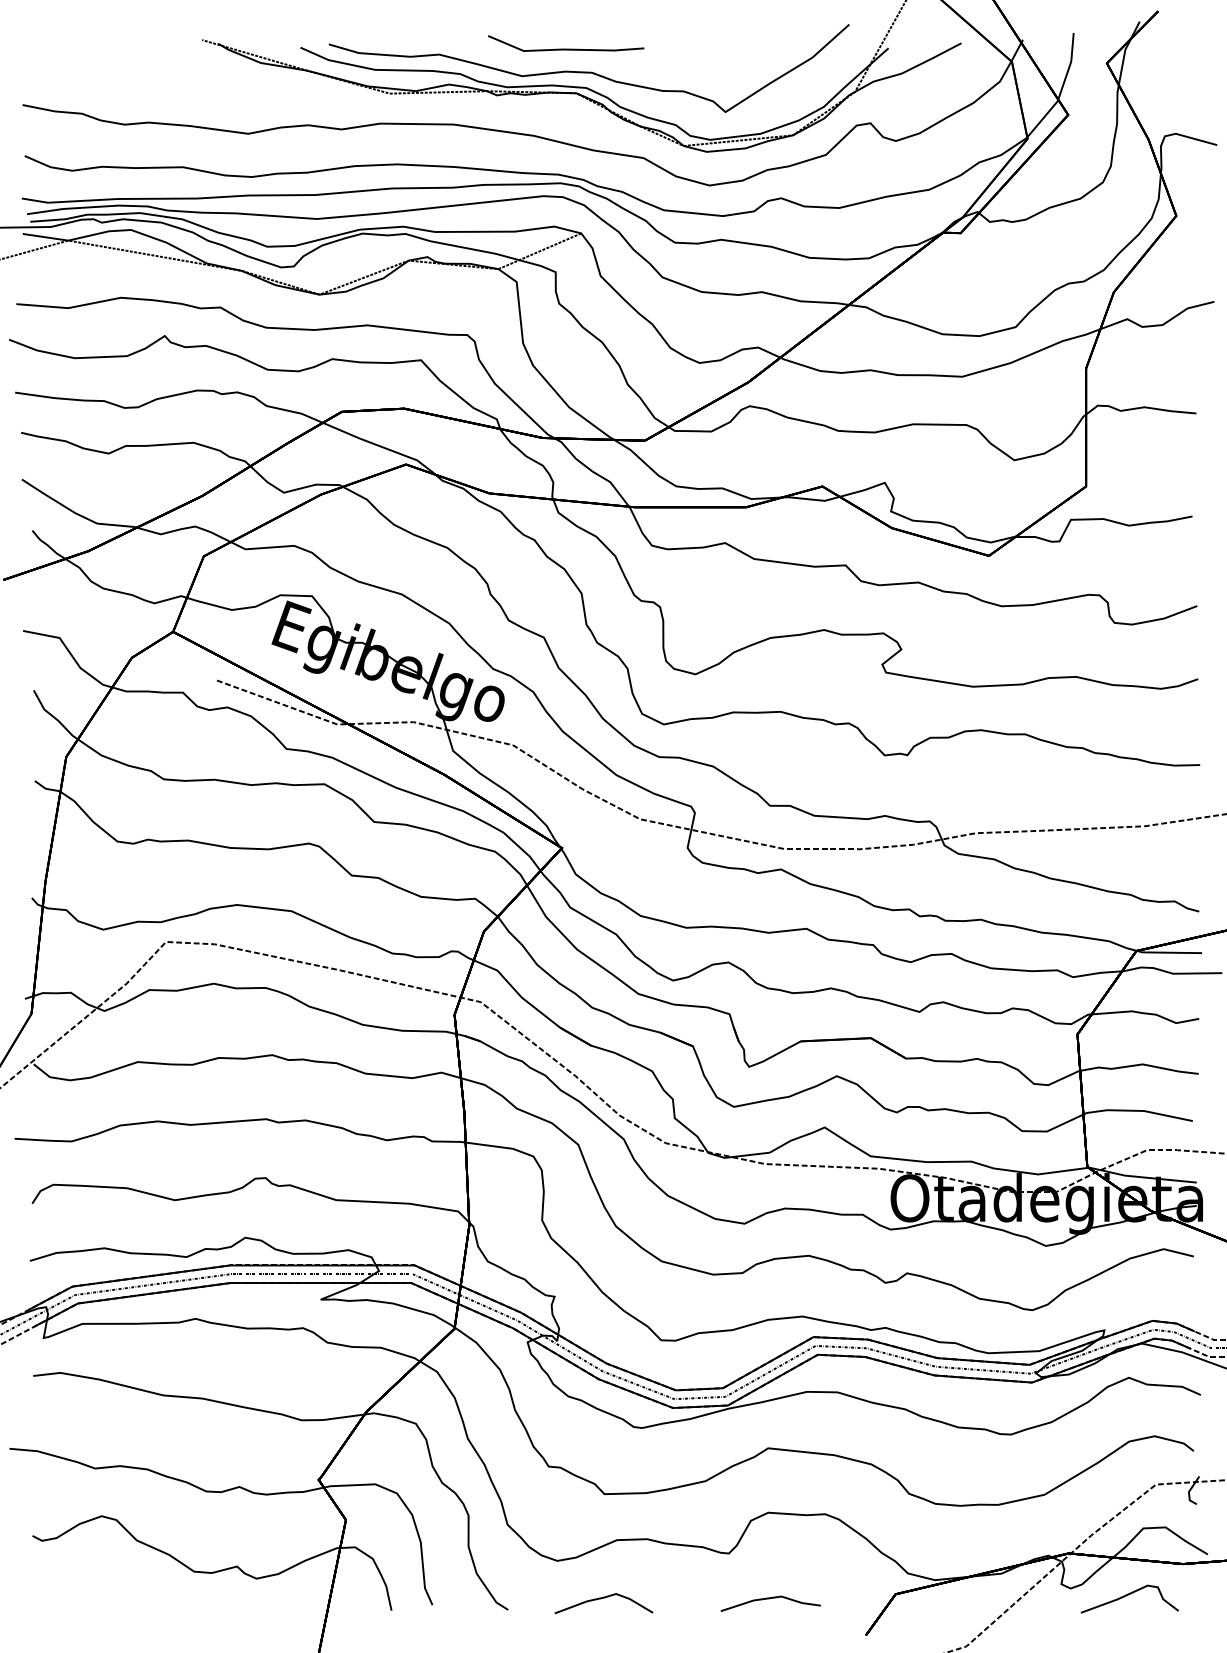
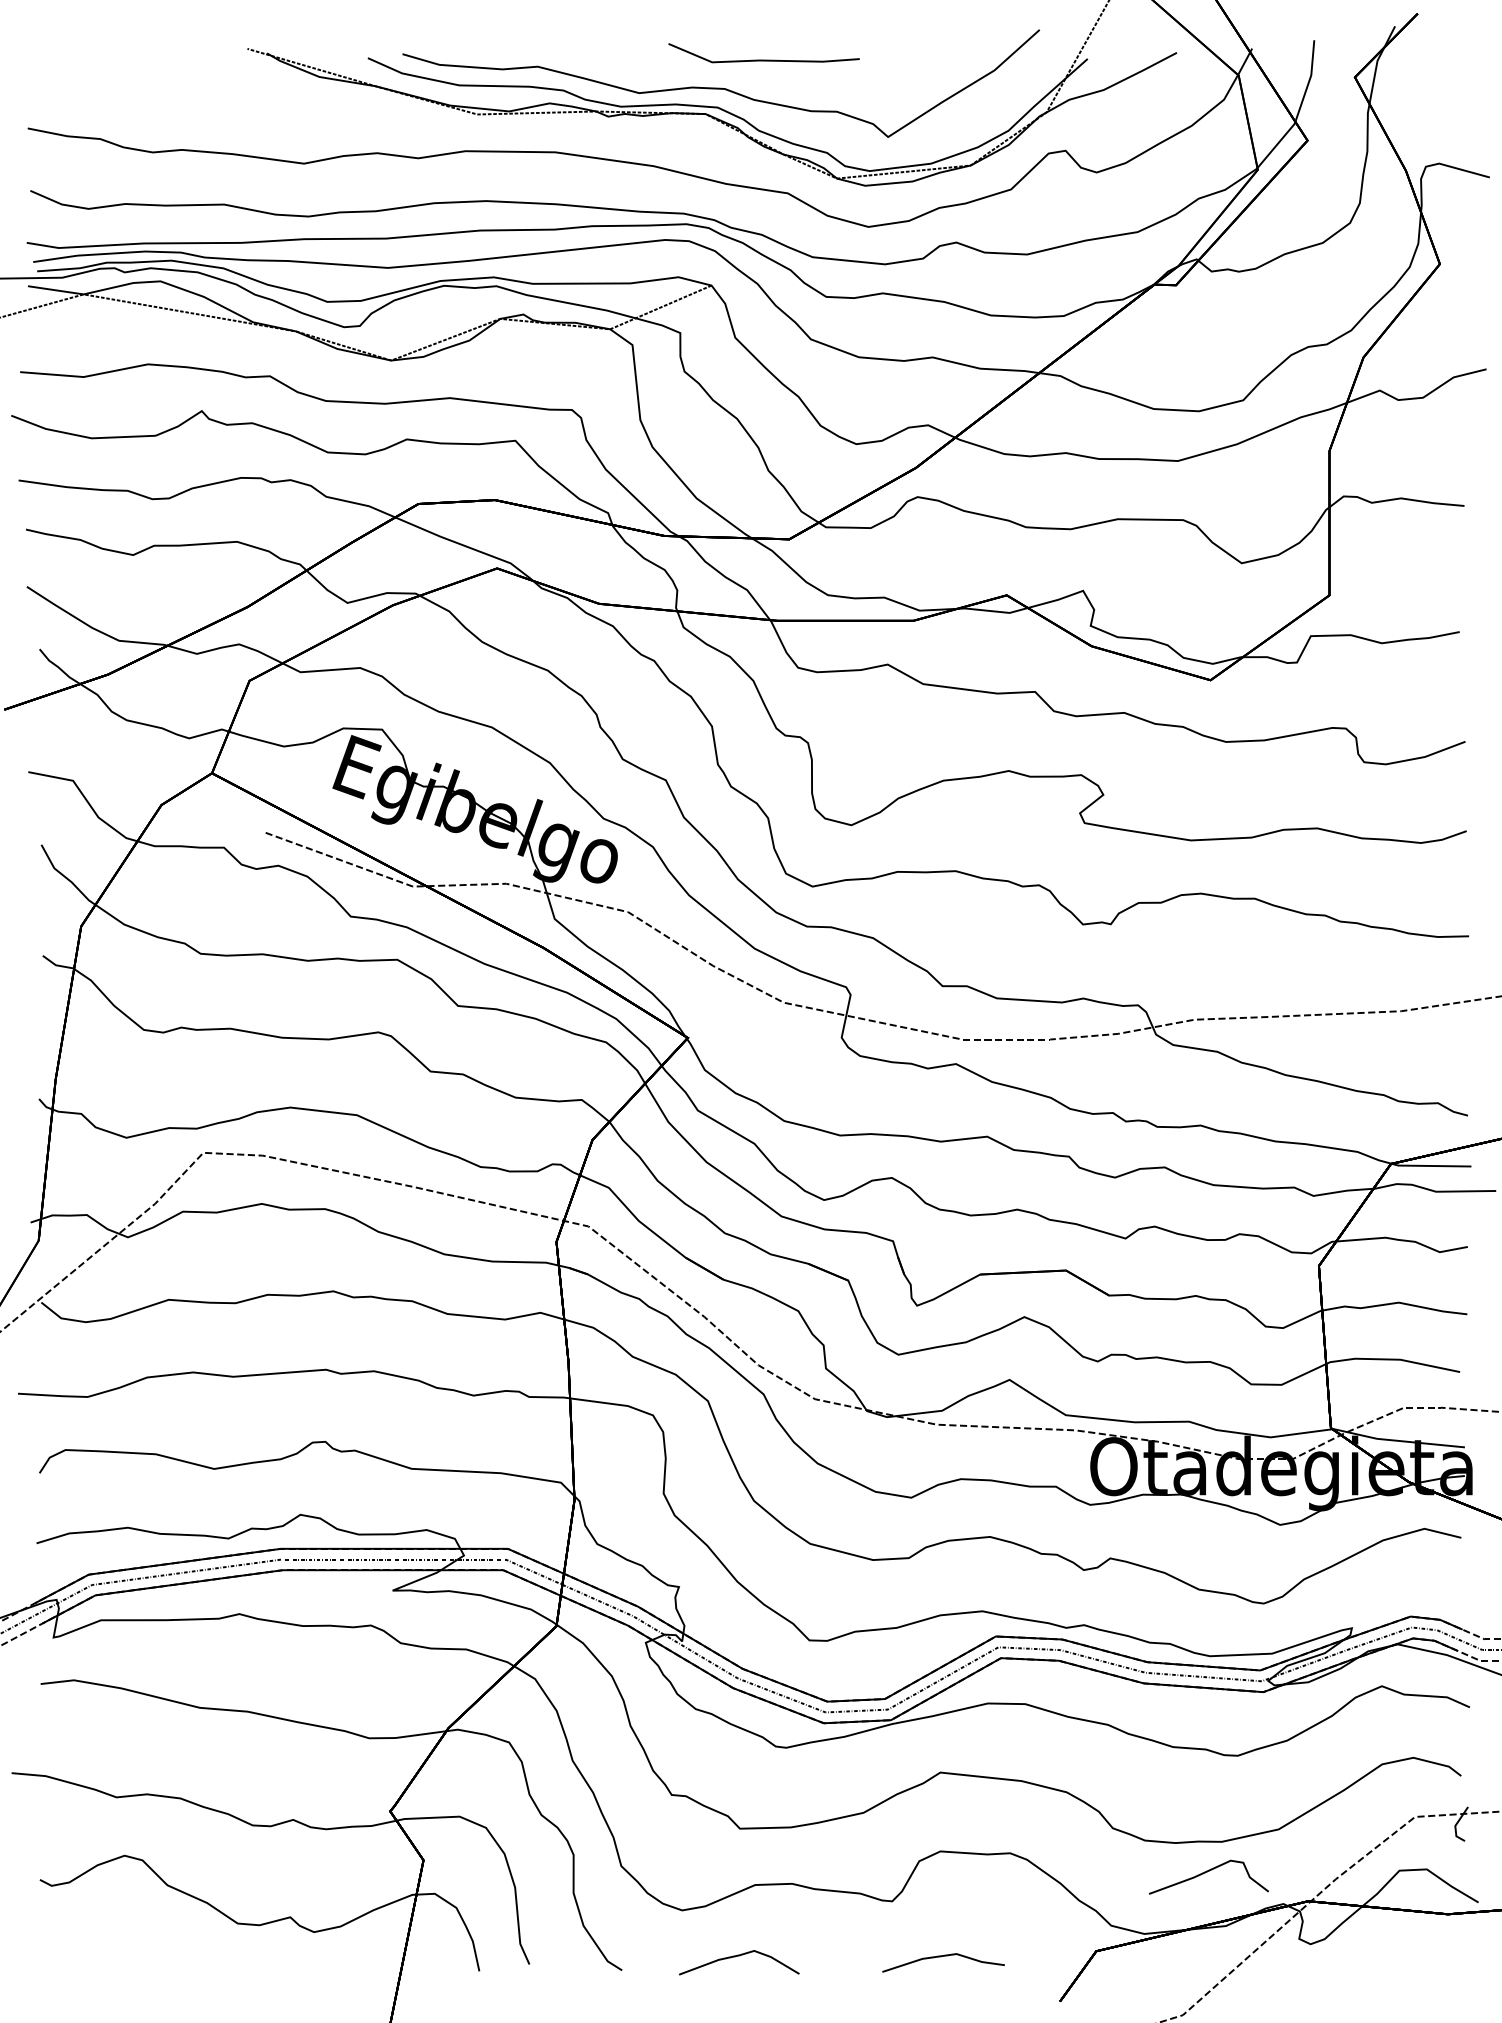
line: (565, 48) -> (763, 59), moved
curve: (1128, 1595) -> (1207, 1872), moved

